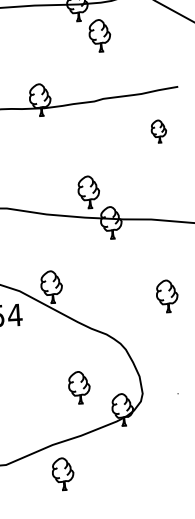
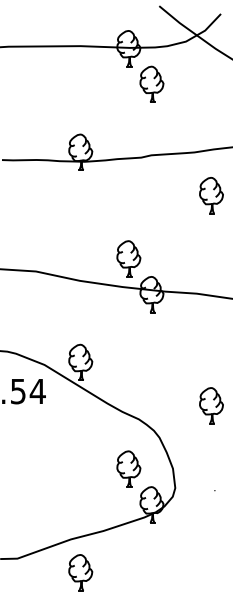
part: (158, 131) -> (211, 195), size x1.43
part: (167, 296) -> (211, 405), moved
part: (79, 387) -> (128, 468), moved

